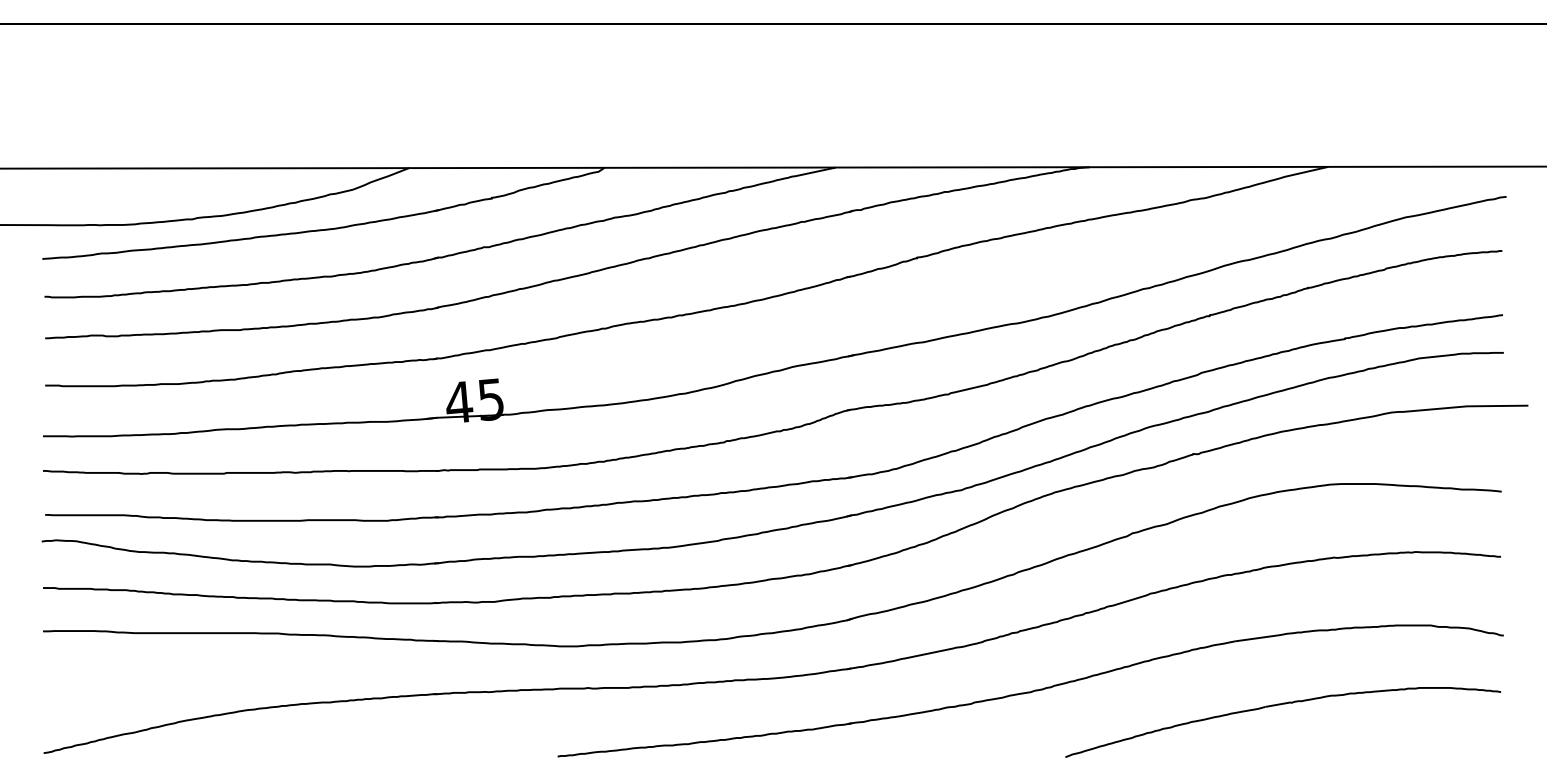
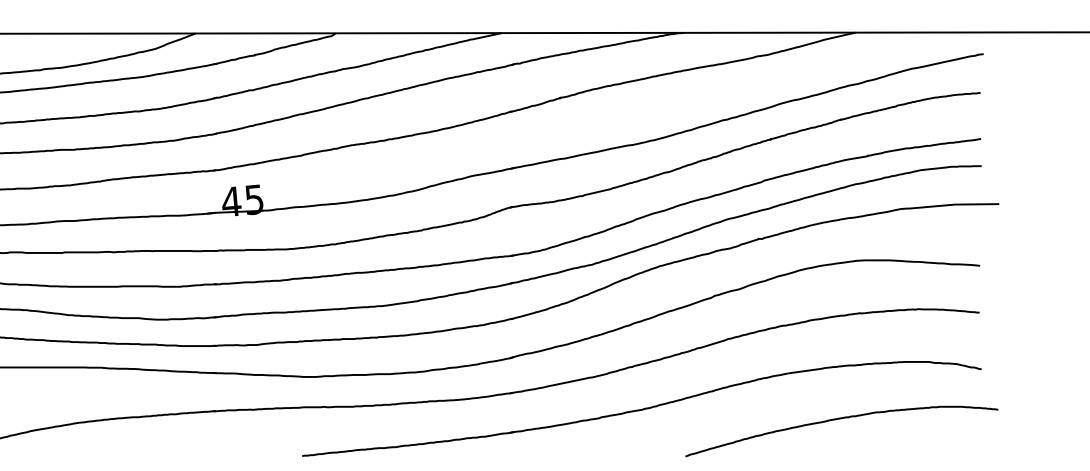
part: (1280, 705) -> (839, 419), moved

